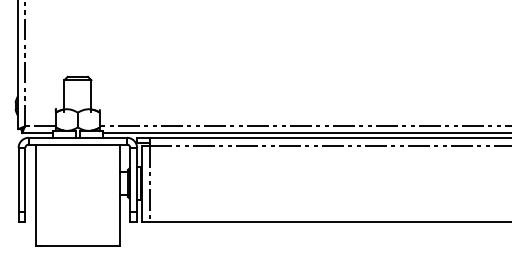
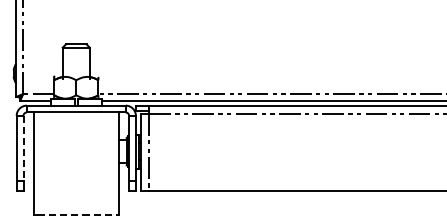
line: (25, 180) -> (23, 148), solid -> dashed
line: (80, 246) -> (78, 215), solid -> dashed

